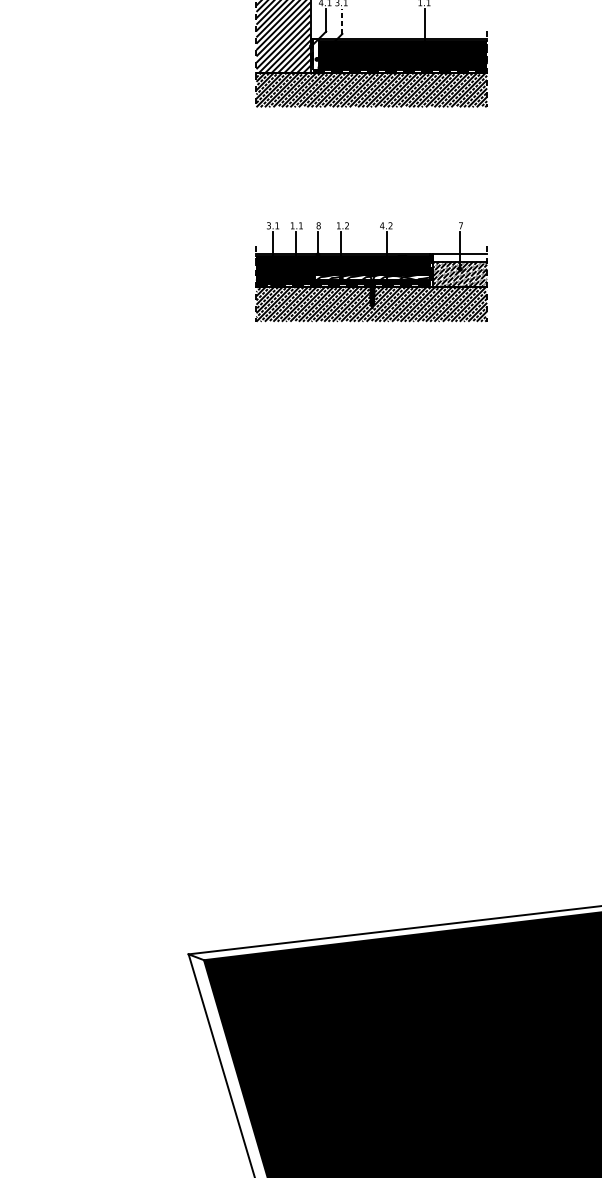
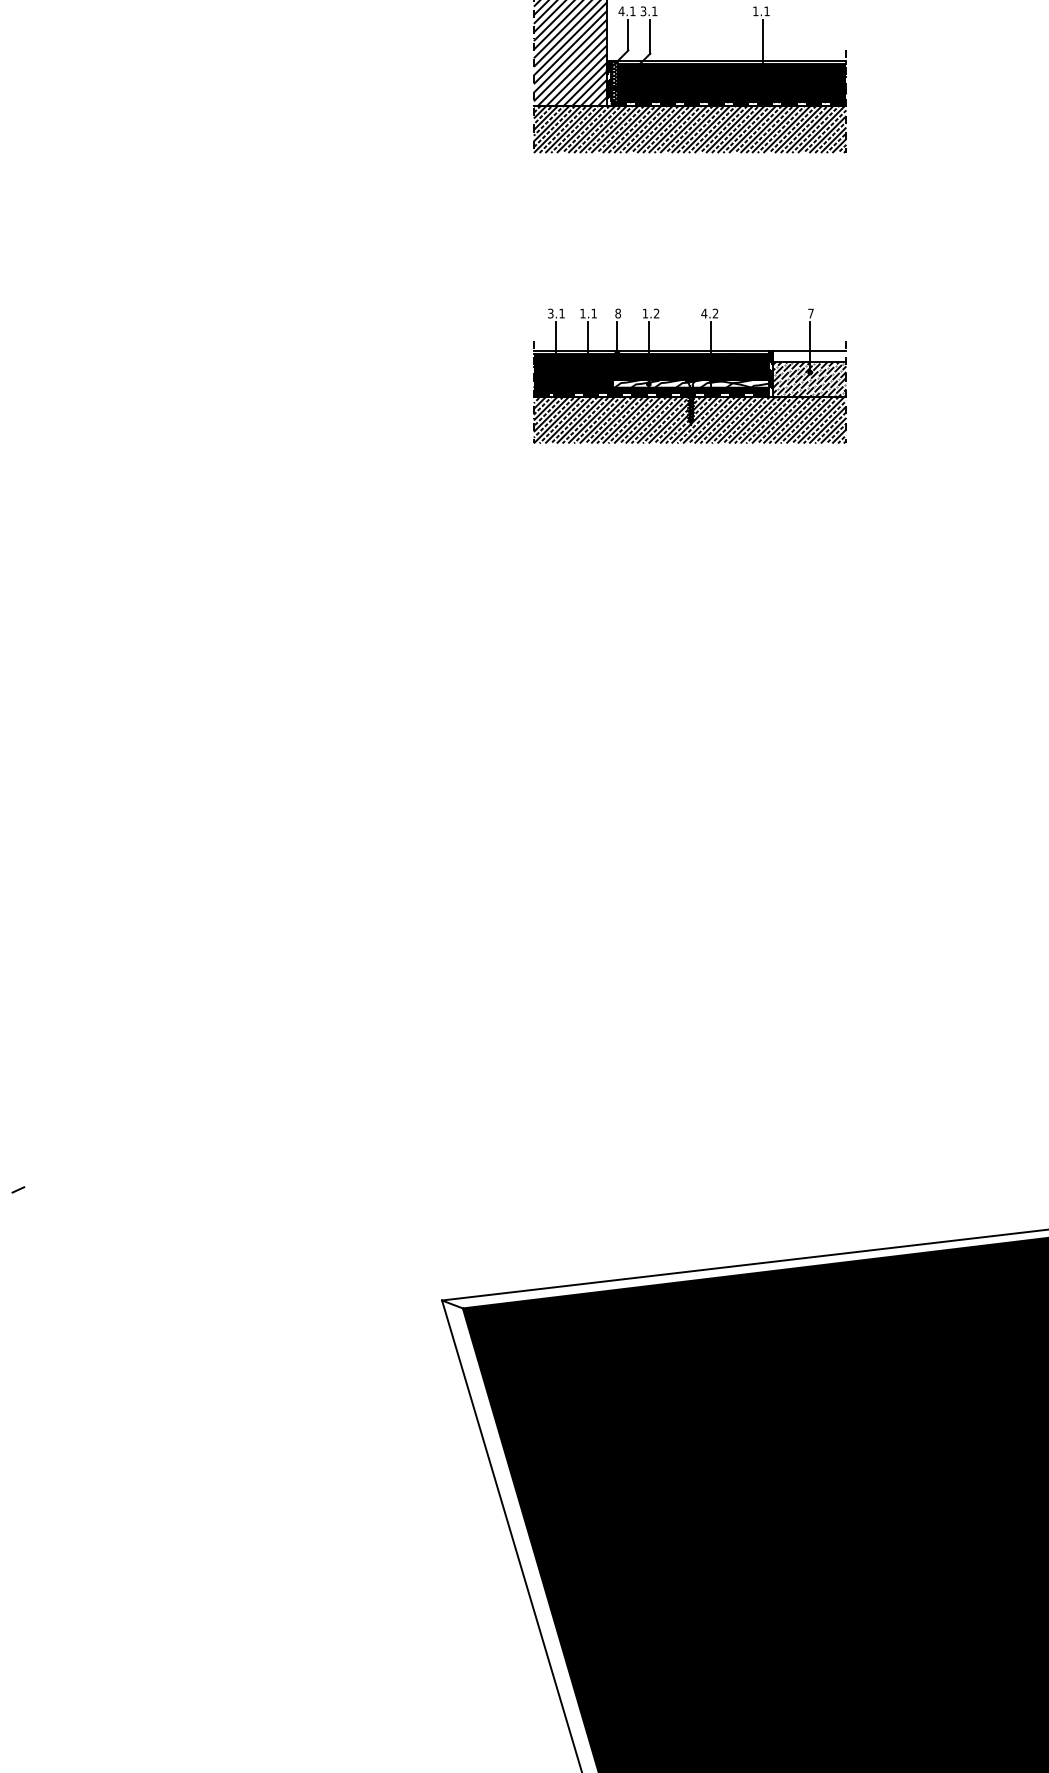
line: (342, 21) -> (650, 36), dashed -> solid
hatch: (315, 54) -> (613, 81), added

